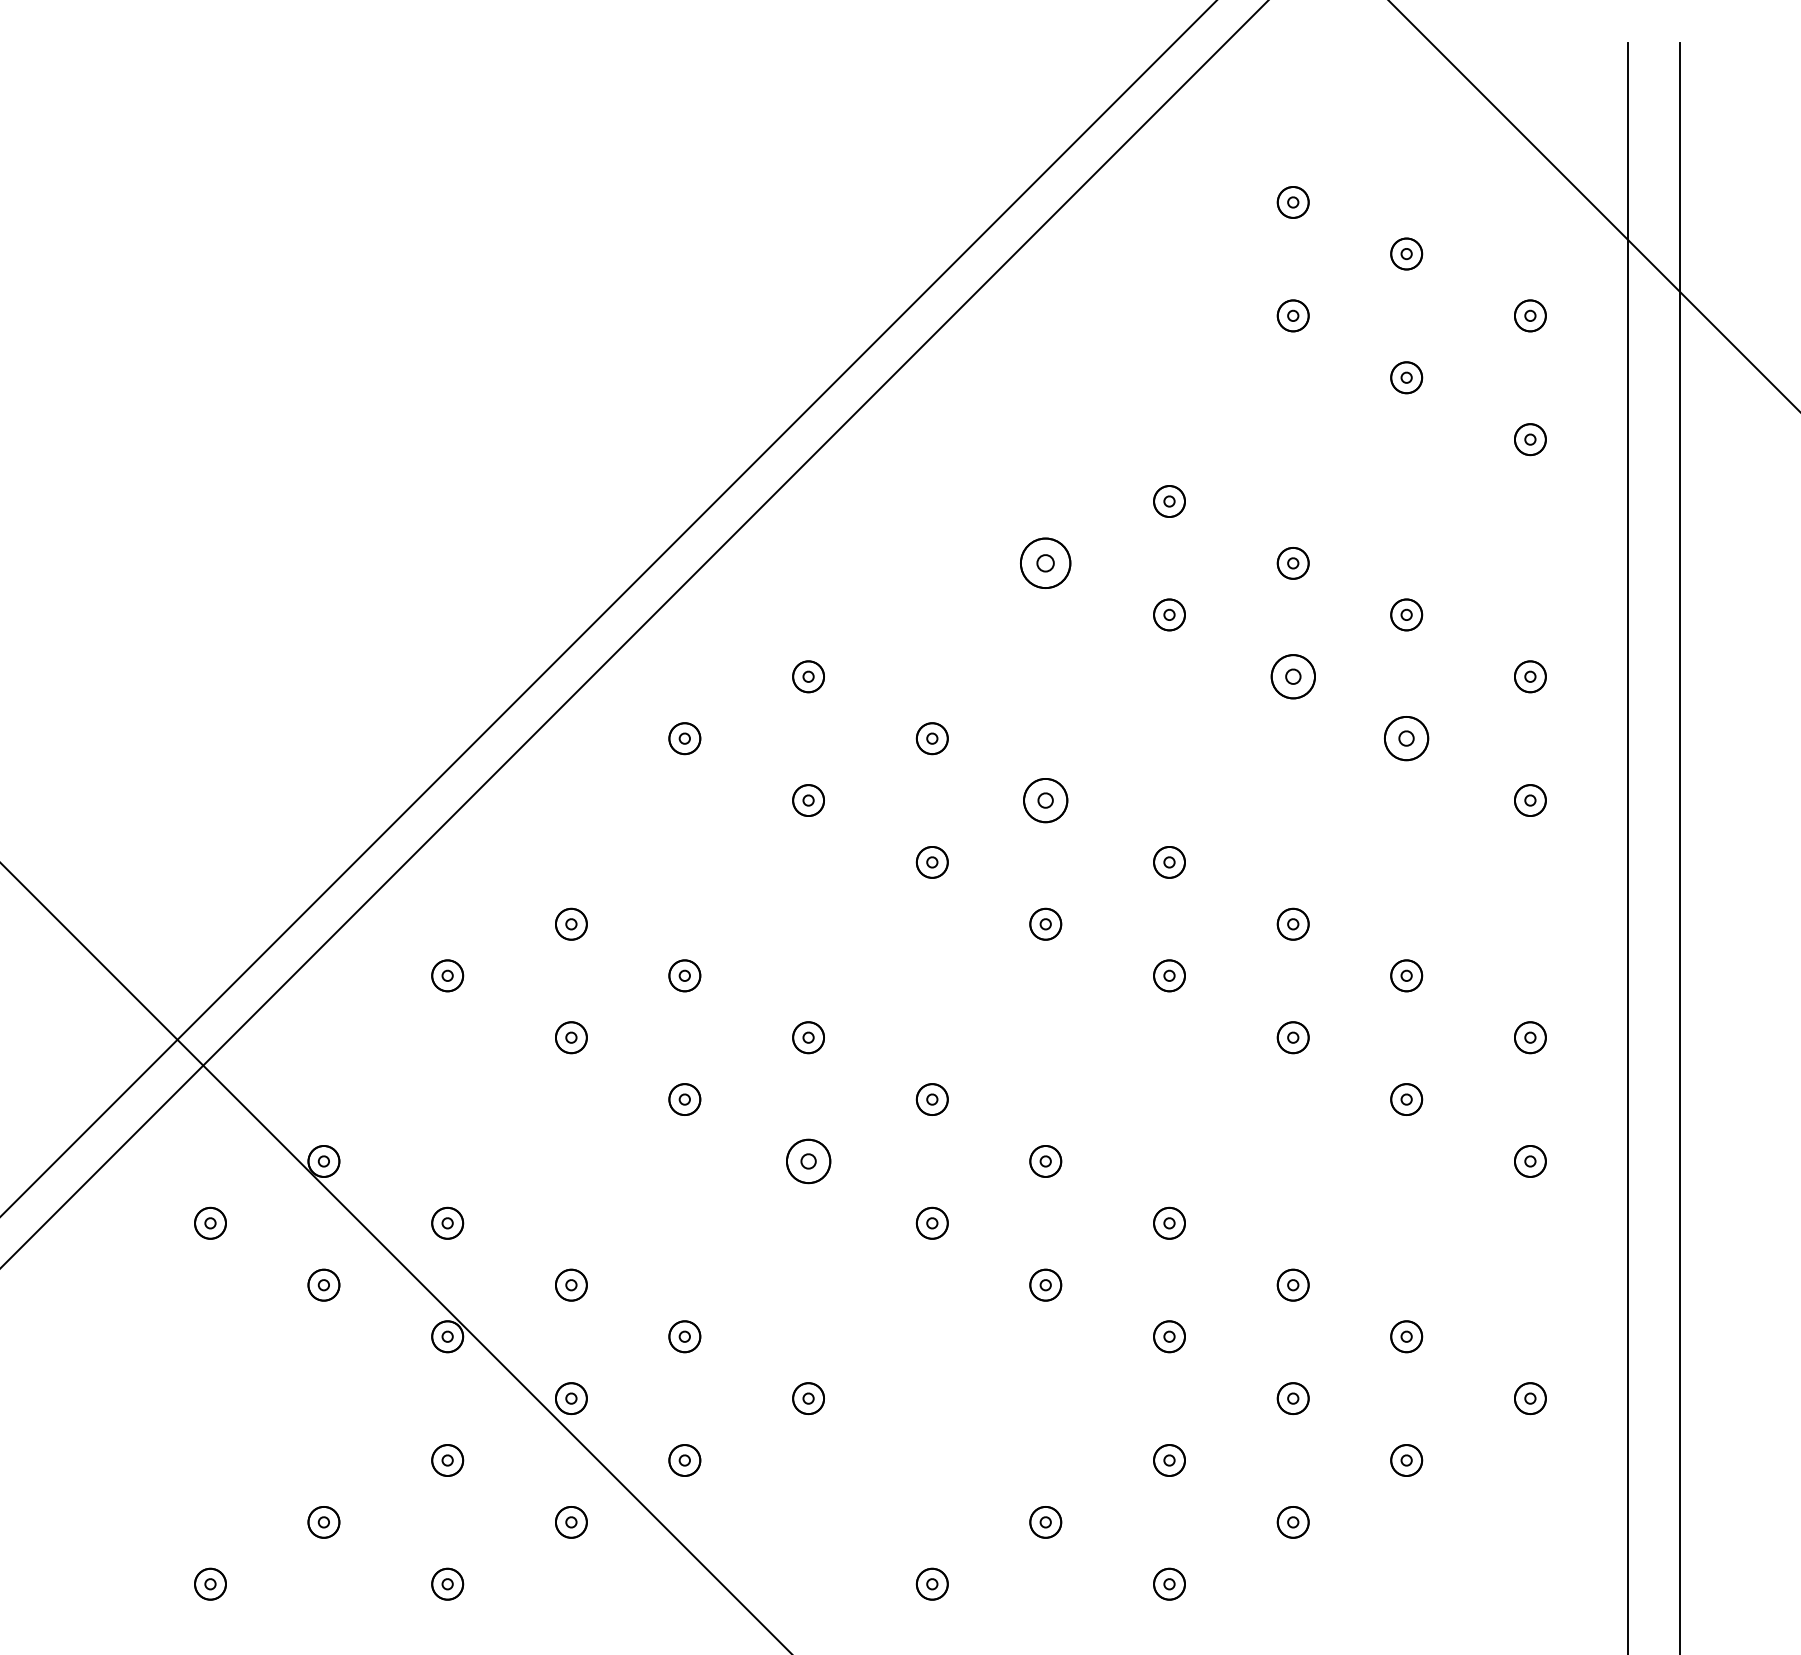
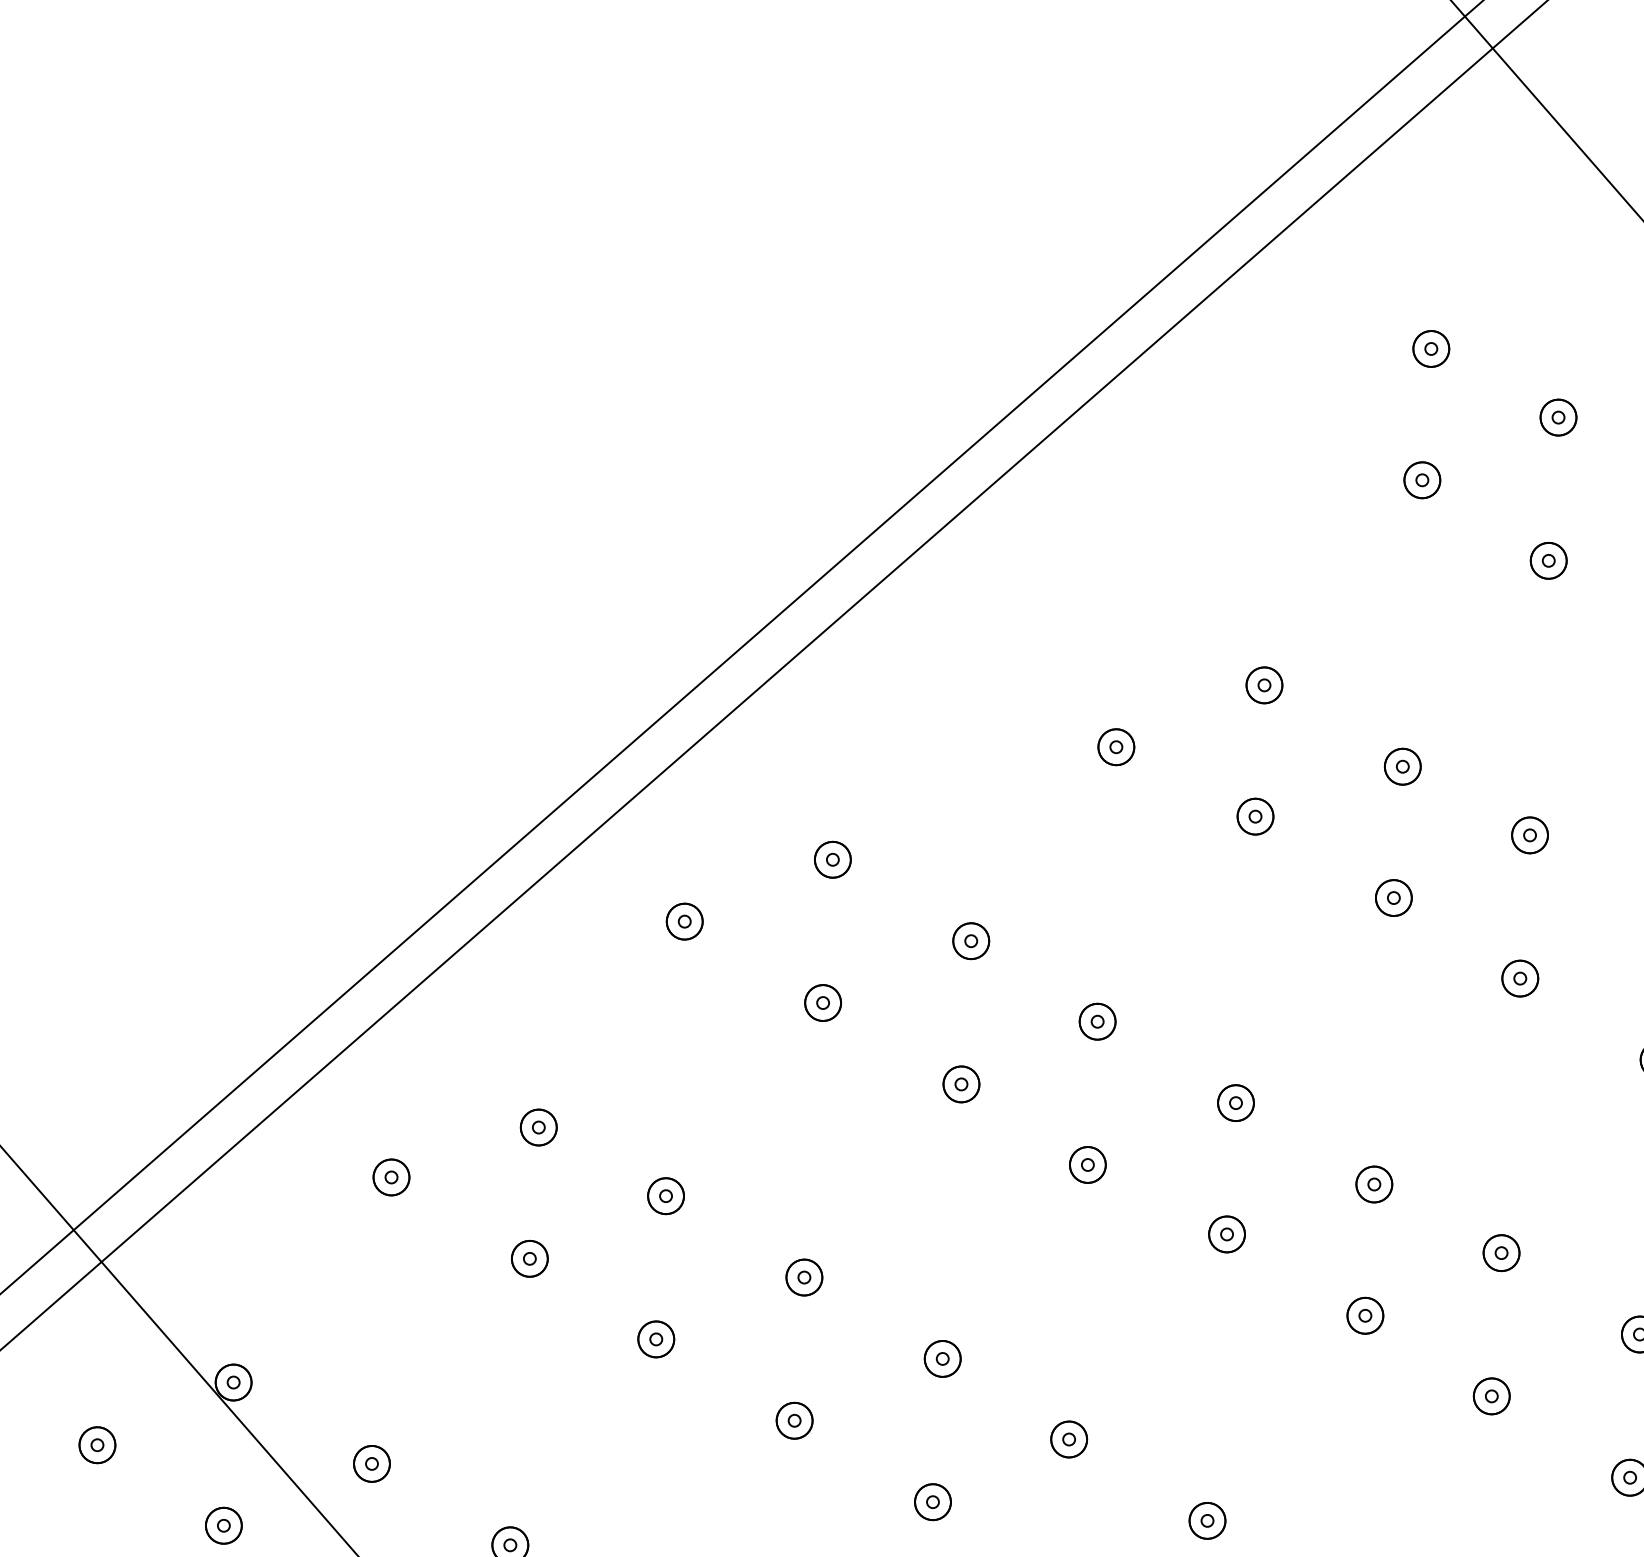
part: (1045, 563) -> (1116, 747), size x0.62
part: (1292, 676) -> (1393, 897), size x0.71
part: (1406, 738) -> (1520, 978), size x0.71
part: (1045, 800) -> (1097, 1021), size x0.71
part: (808, 1161) -> (794, 1420), size x0.71

